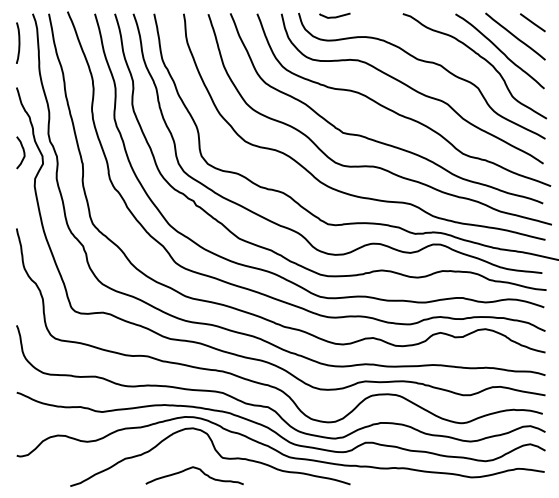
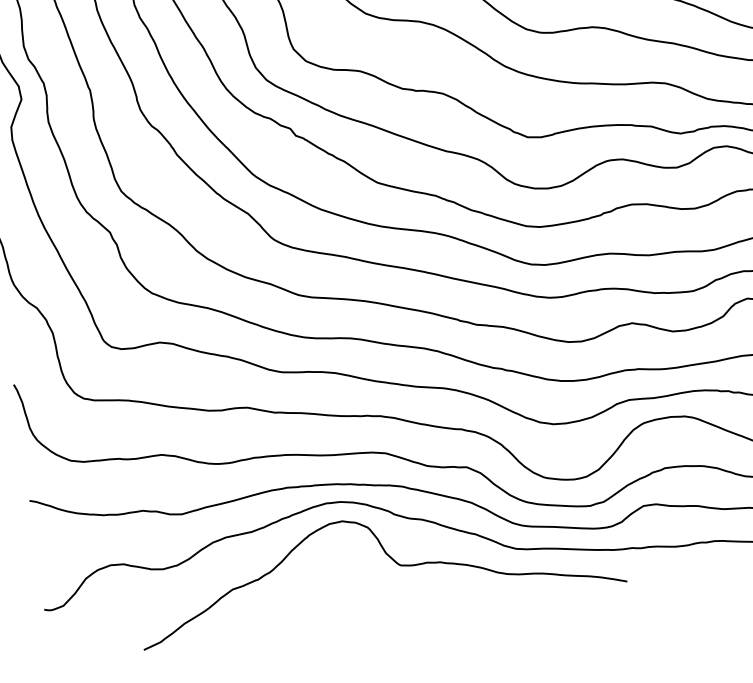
curve: (196, 469) -> (357, 591), removed

